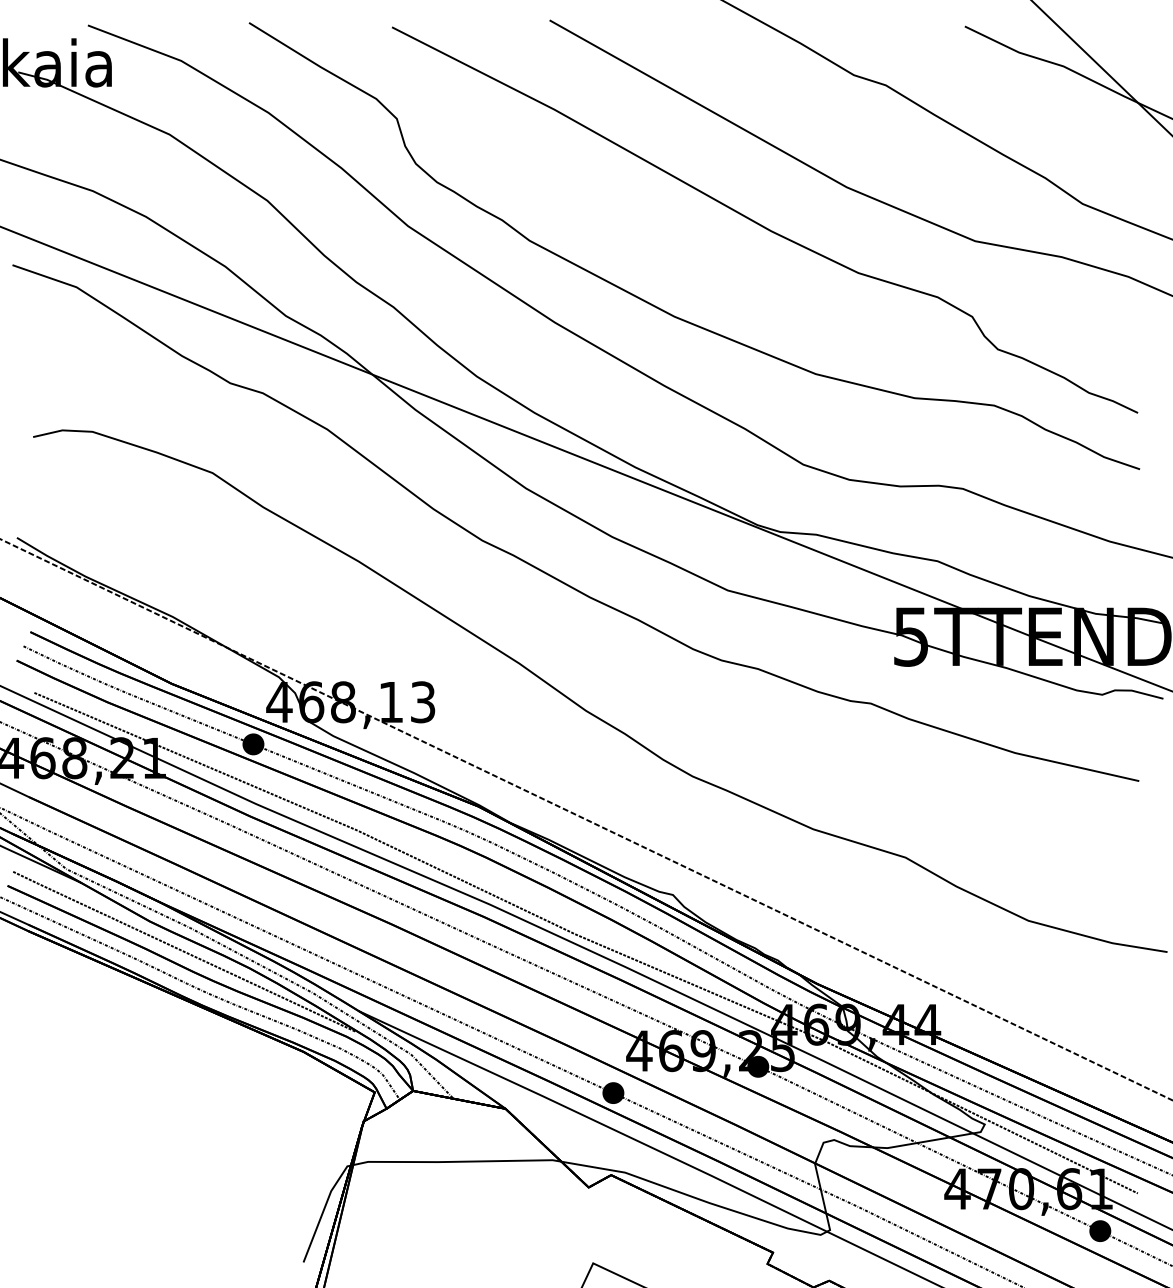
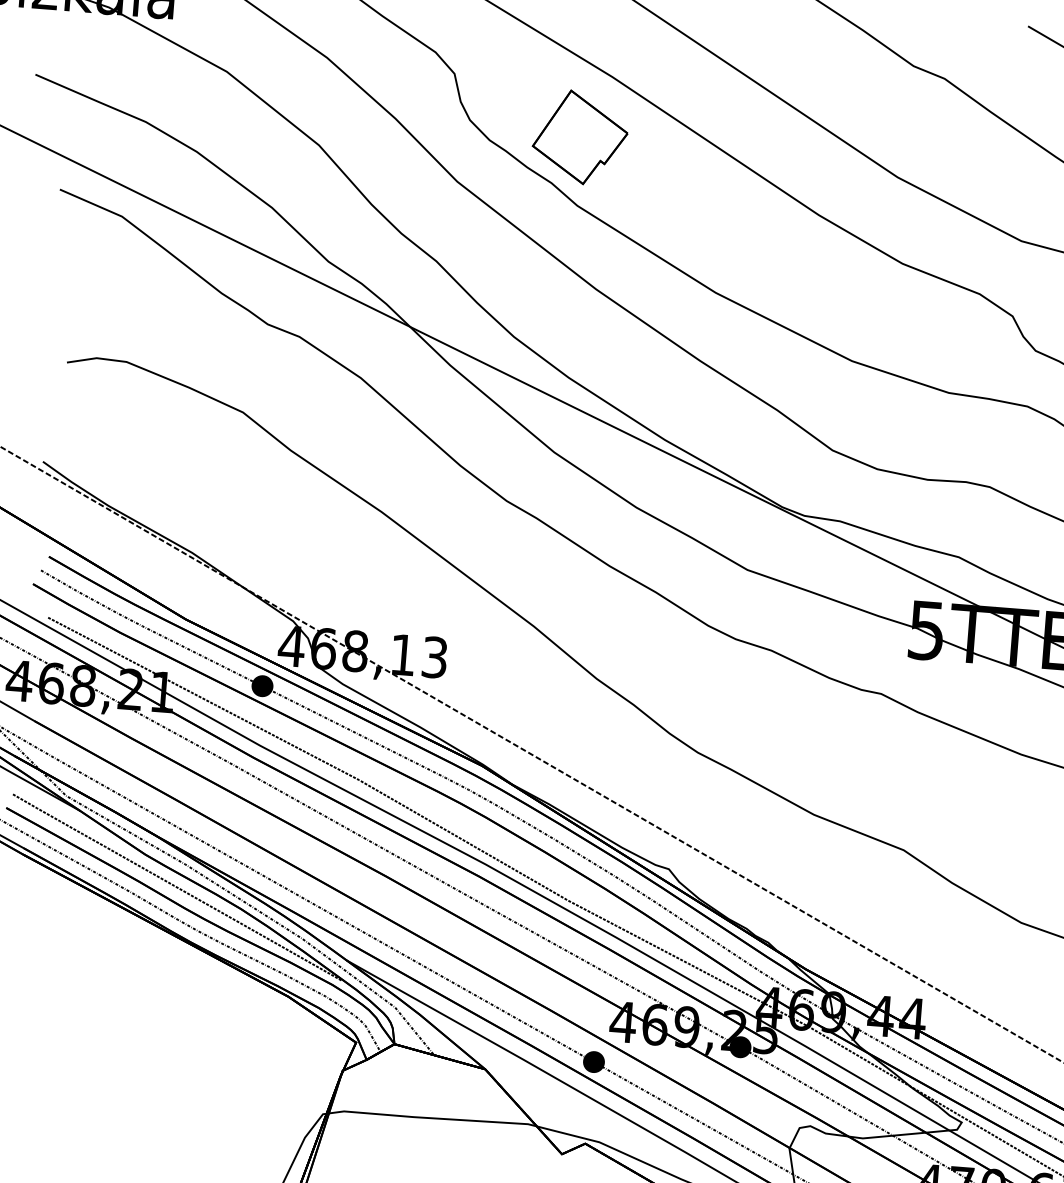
part: (526, 172) -> (579, 137), added

